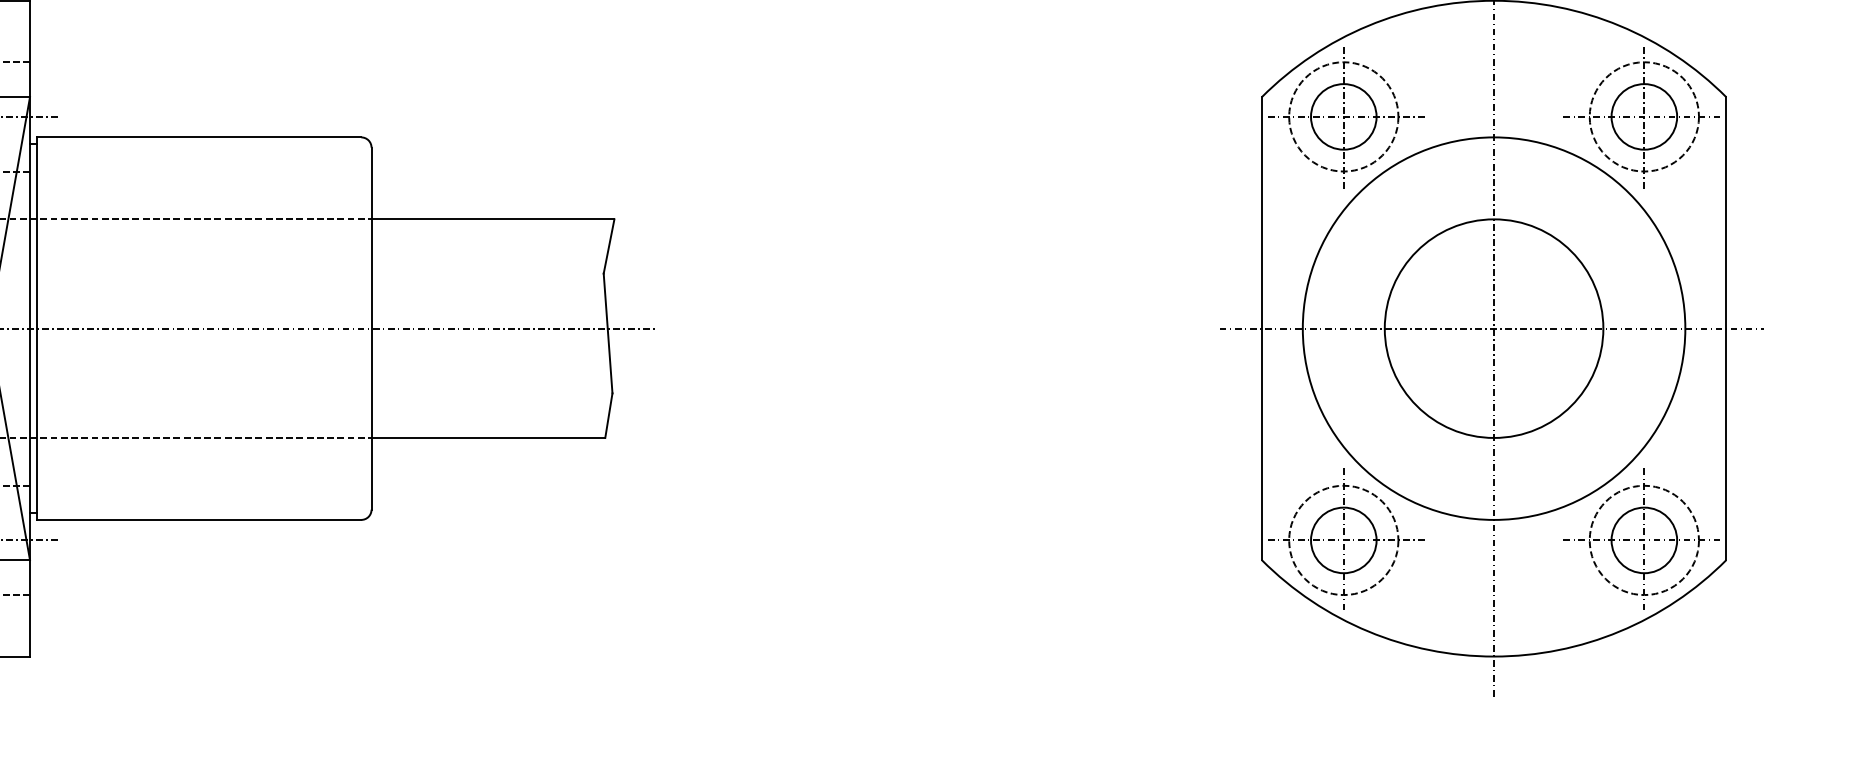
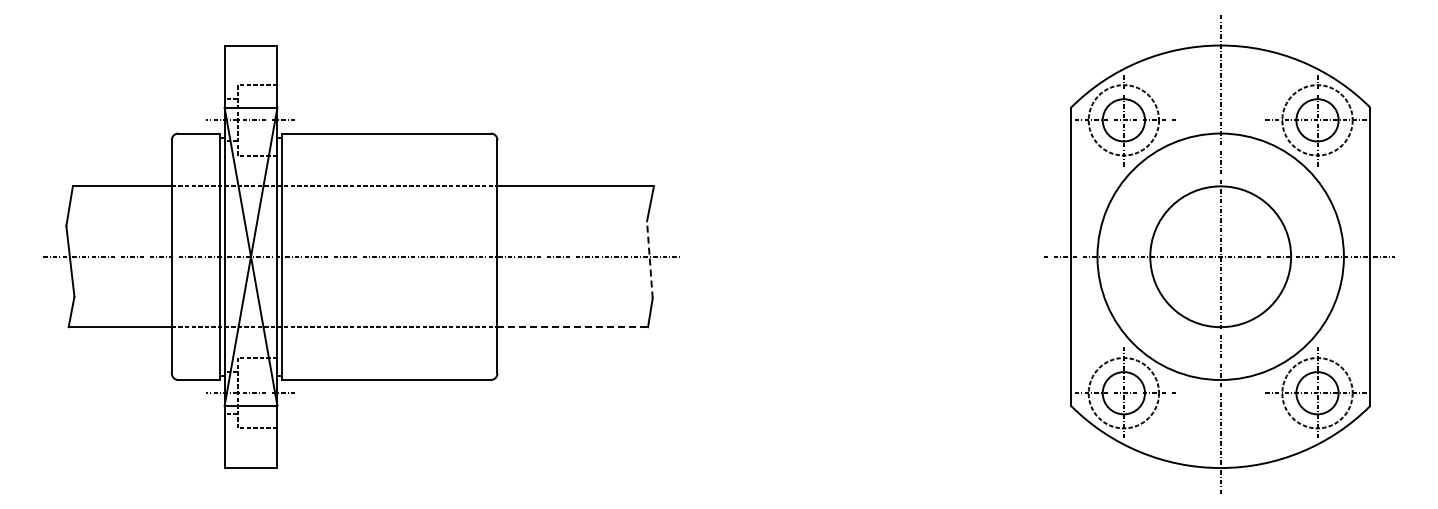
line: (607, 332) -> (649, 259), solid -> dashed
line: (489, 438) -> (573, 327), solid -> dashed

